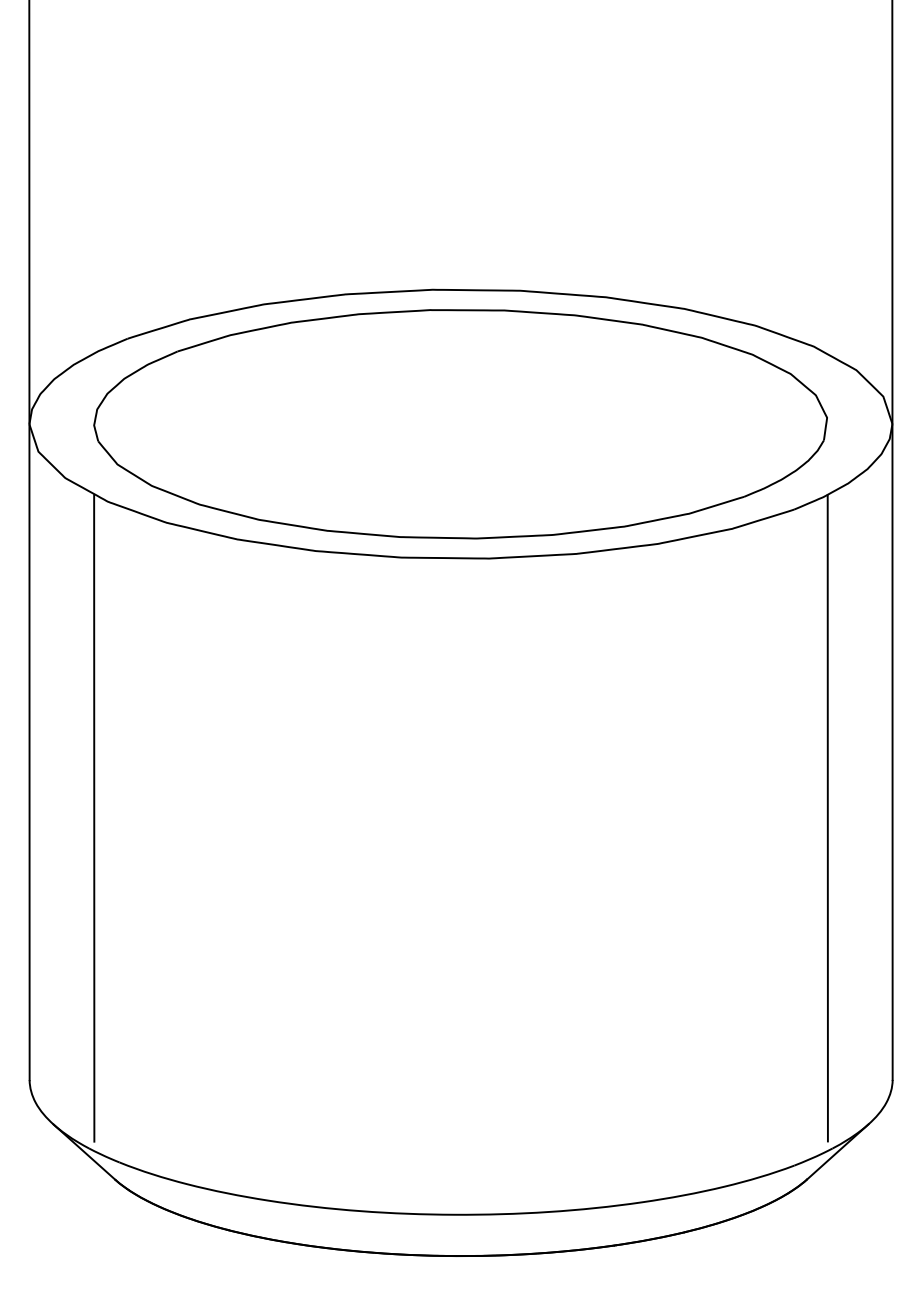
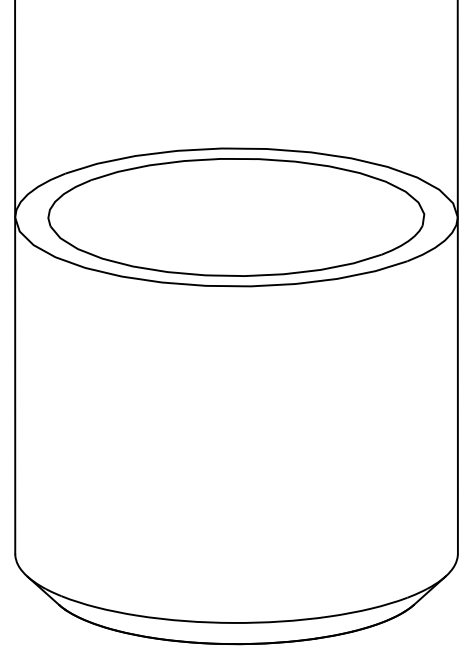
line: (94, 818) -> (48, 419), removed
line: (827, 818) -> (424, 419), removed

